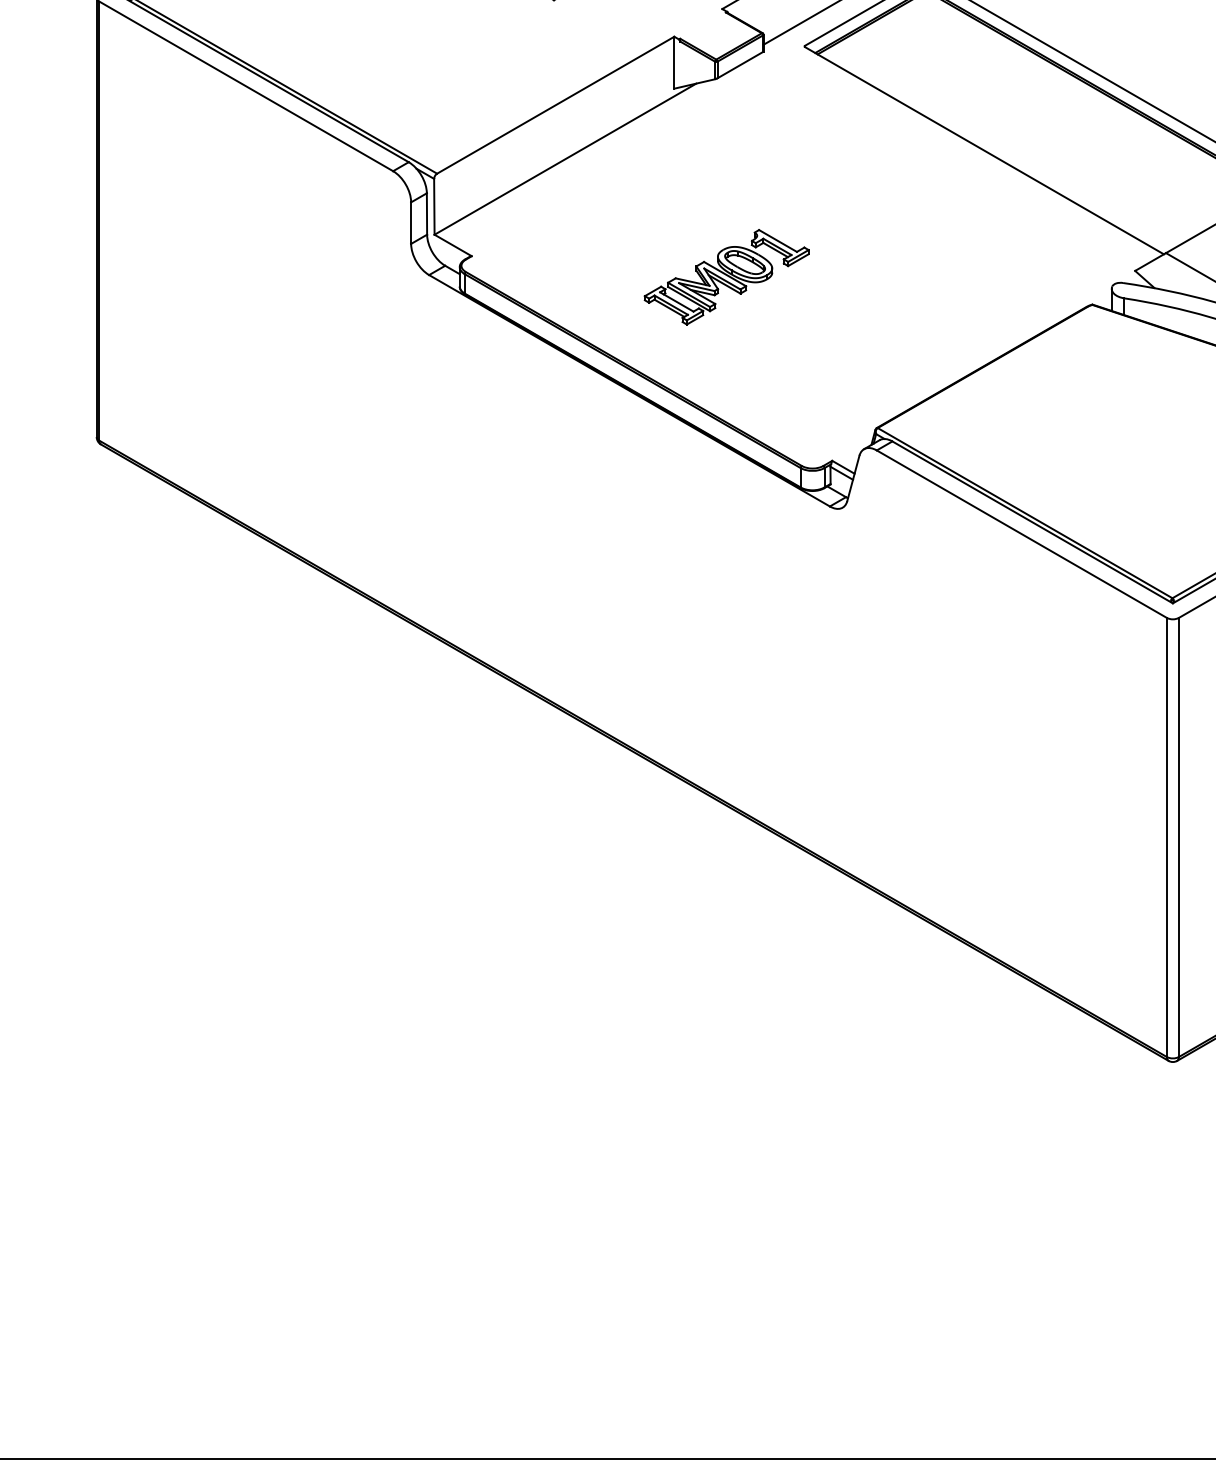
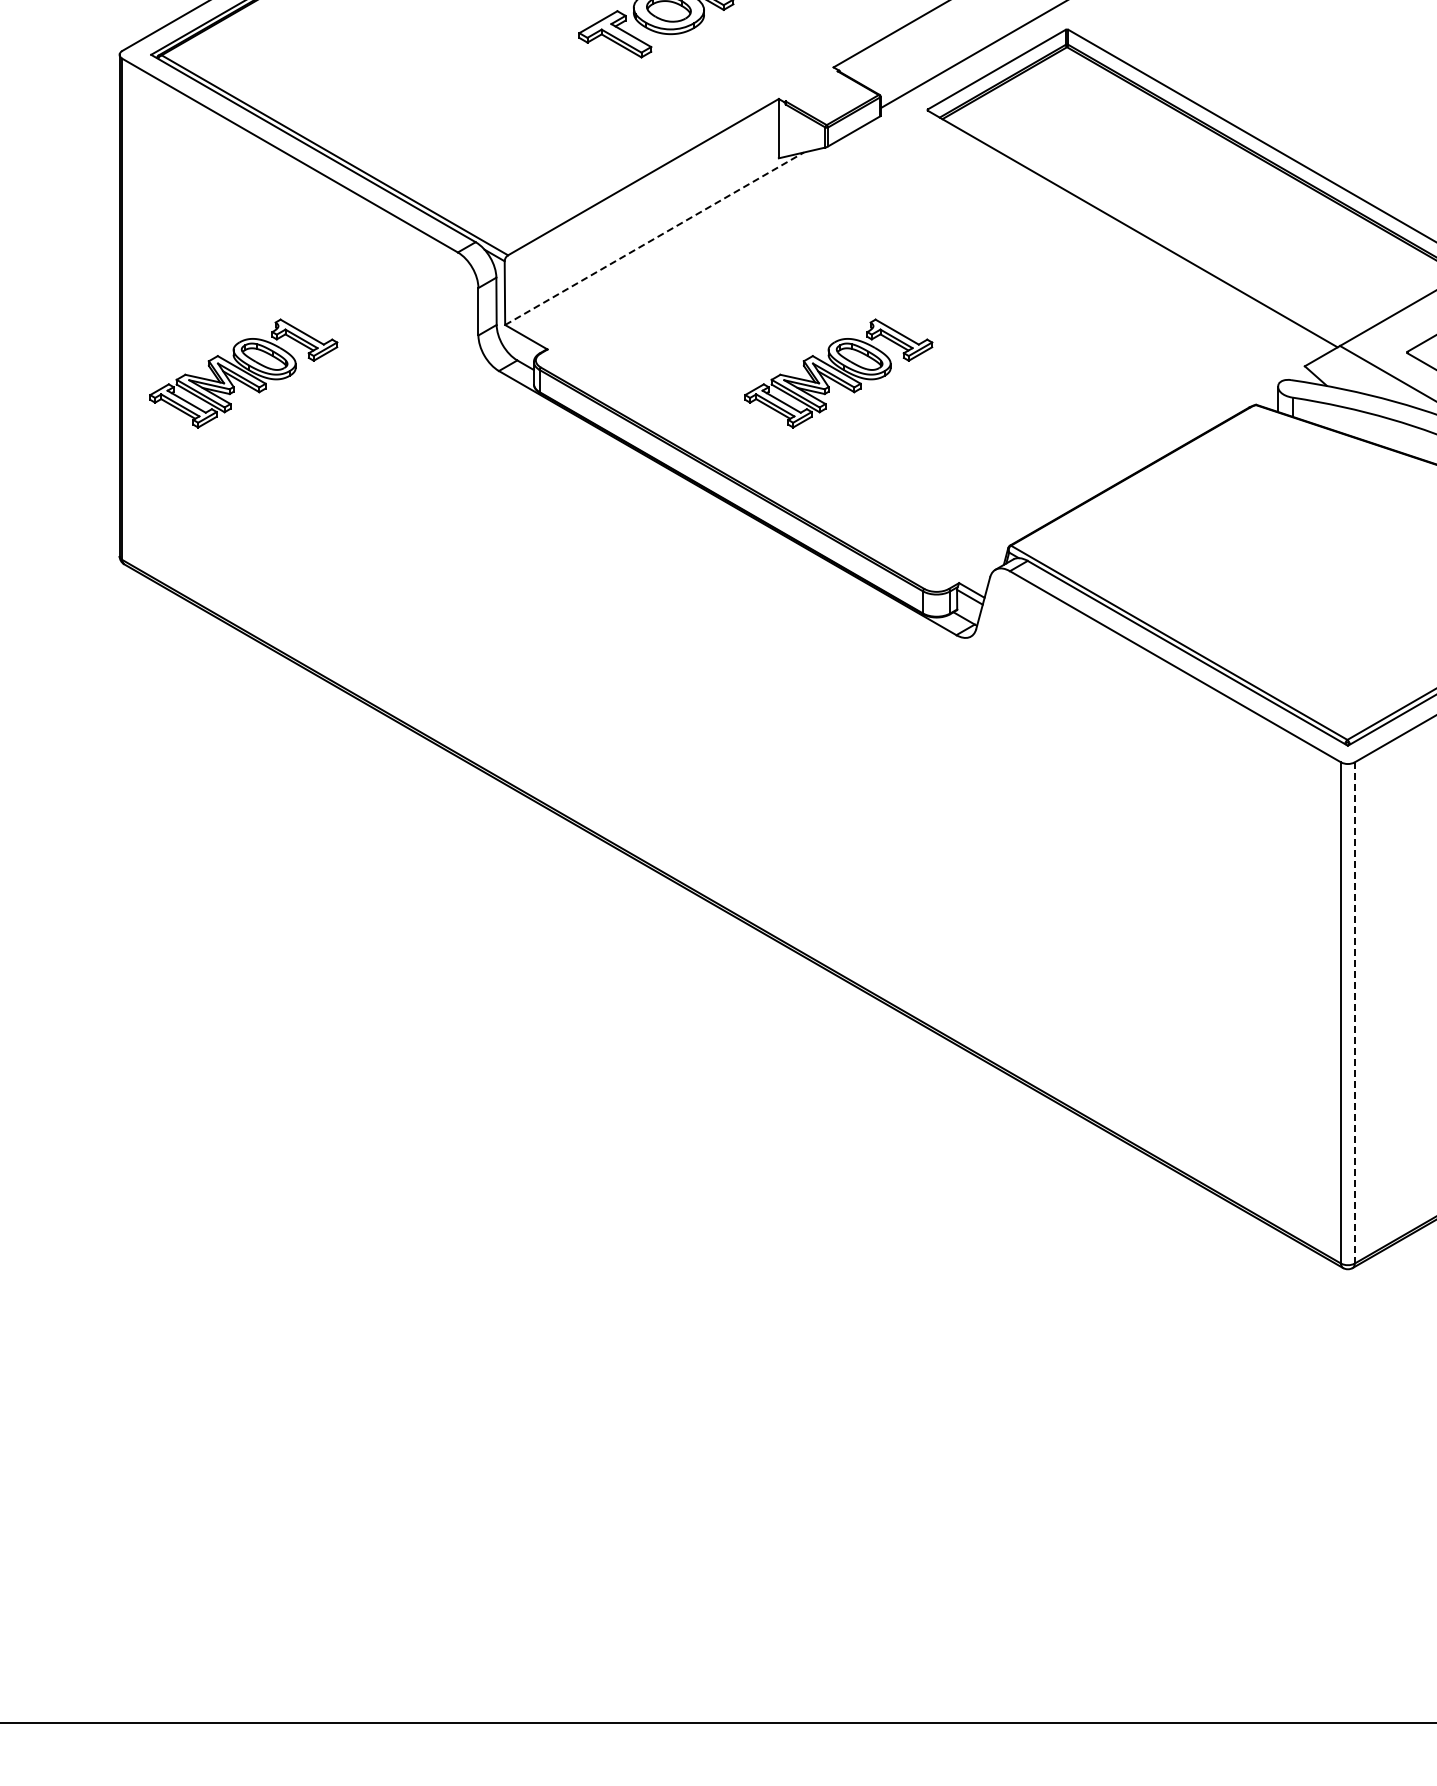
line: (566, 158) -> (655, 238), solid -> dashed
part: (205, 277) -> (243, 373), added
line: (1178, 837) -> (1354, 1012), solid -> dashed

